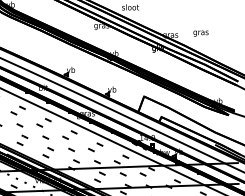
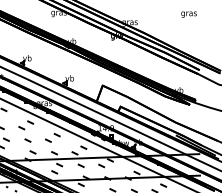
text: (200, 33) -> (188, 14), moved

